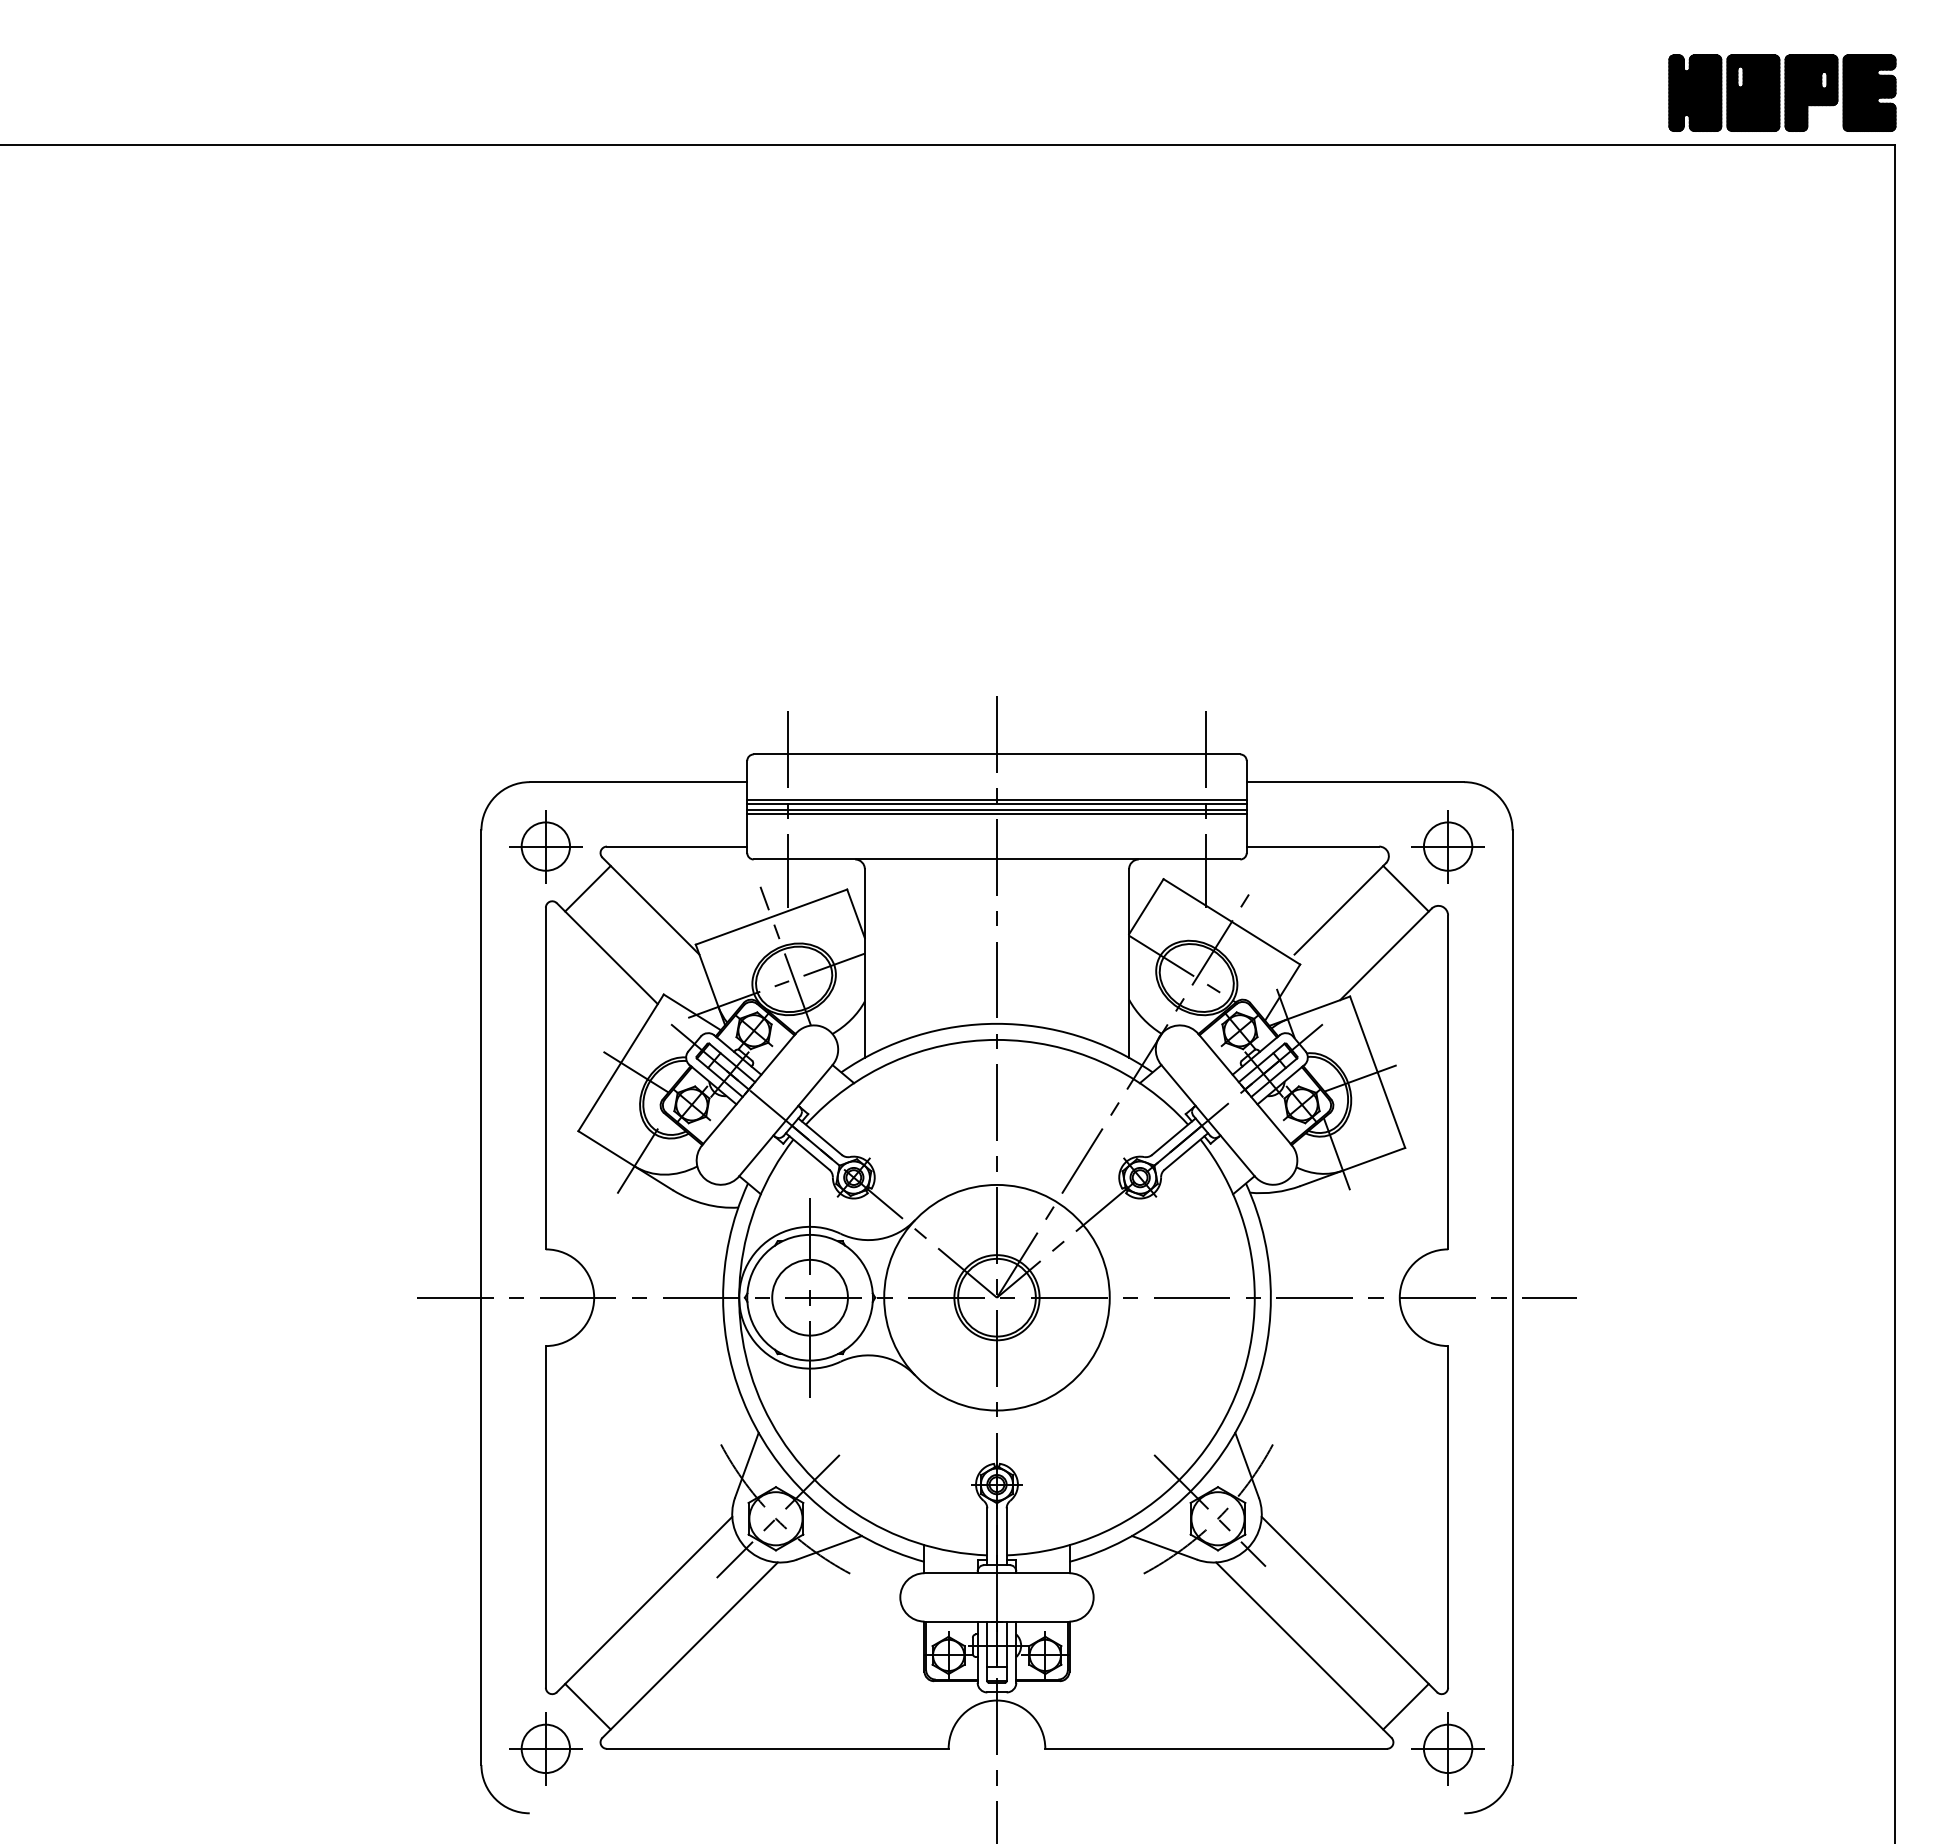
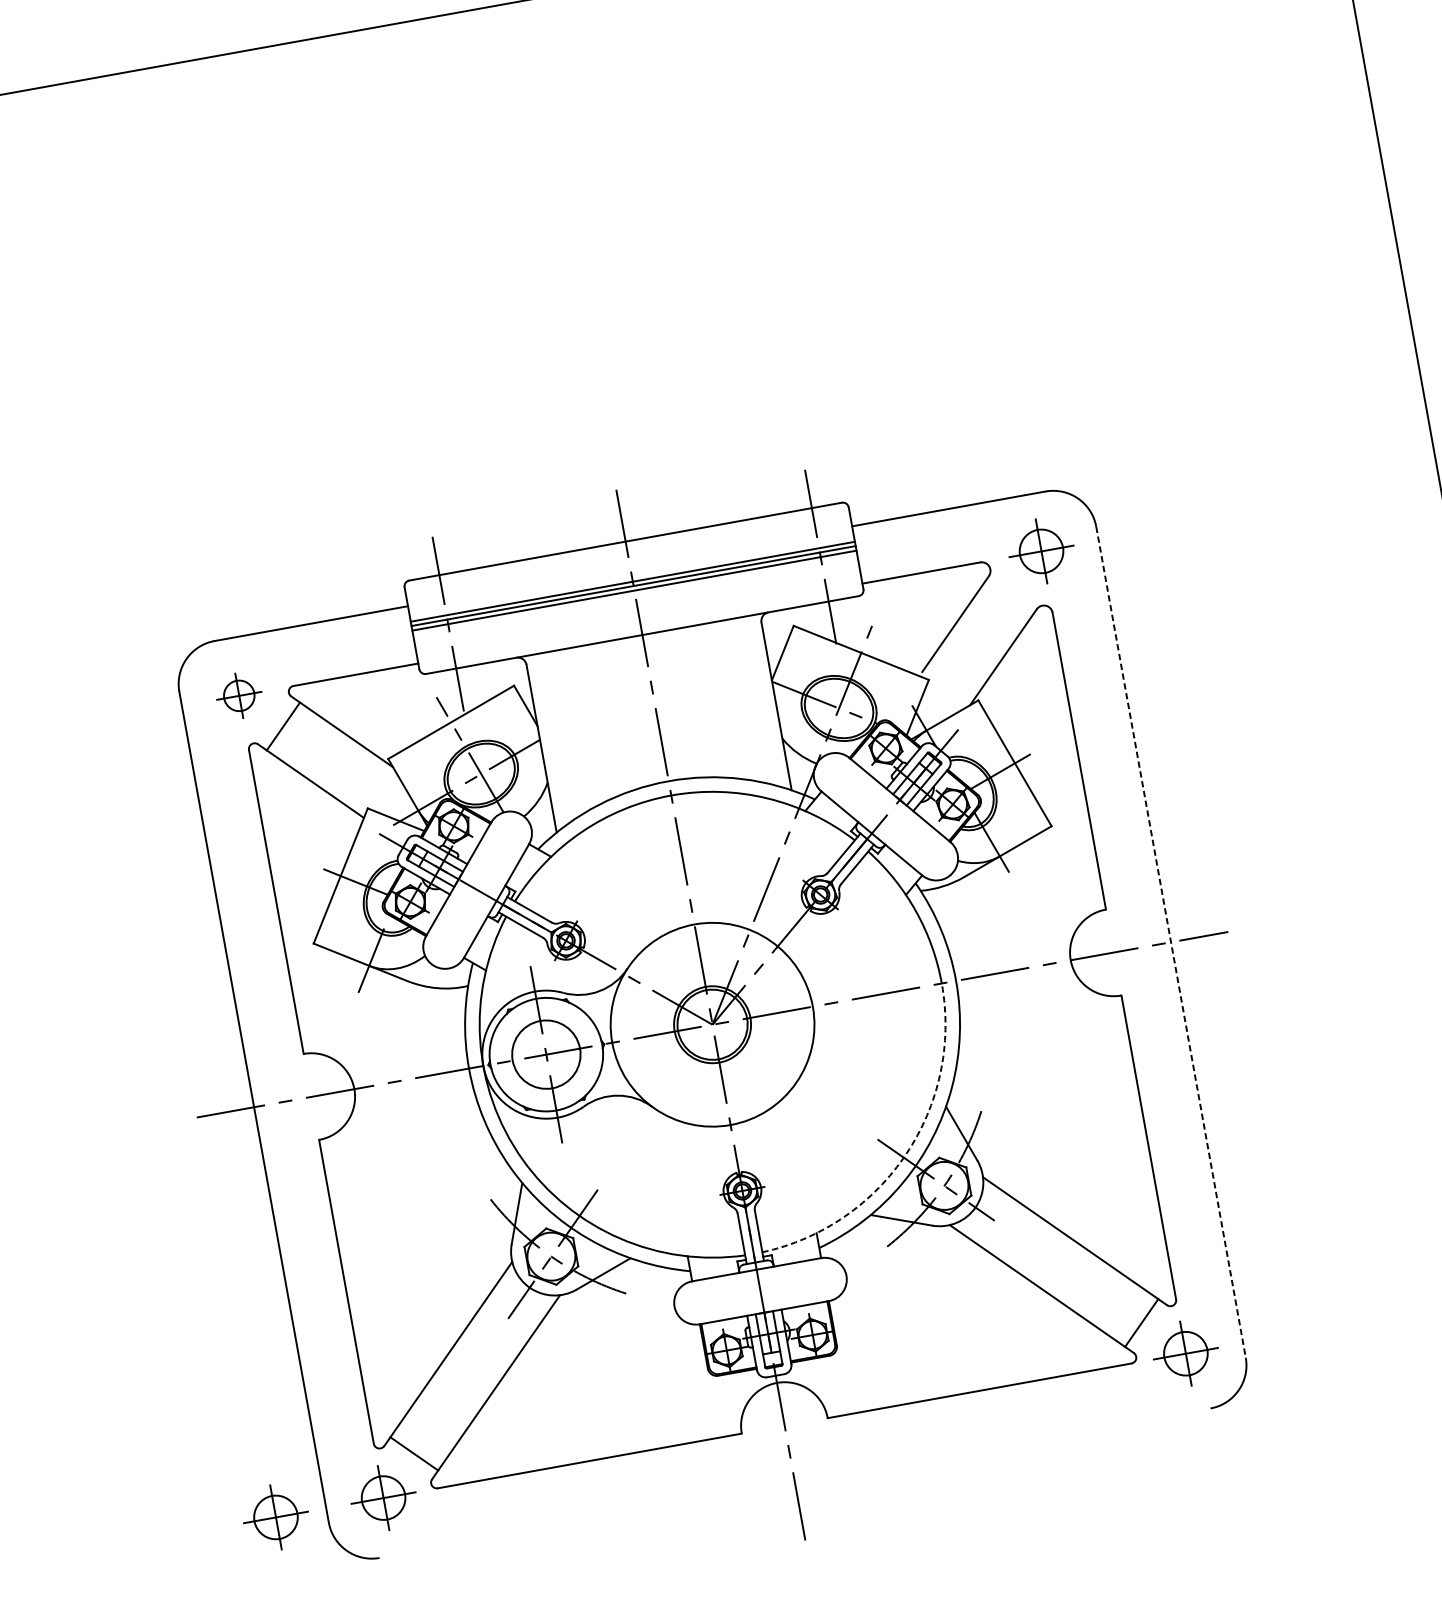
line: (996, 814) -> (634, 595), removed
part: (545, 846) -> (238, 695), size x0.7
line: (1405, 888) -> (1010, 595), removed
line: (1512, 1298) -> (1171, 942), solid -> dashed
arc: (1182, 1476) -> (906, 1154), solid -> dashed
part: (424, 1748) -> (275, 1517), added

